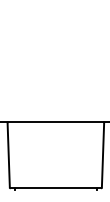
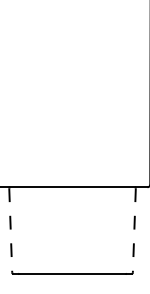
line: (8, 156) -> (10, 231), solid -> dashed
line: (103, 156) -> (134, 231), solid -> dashed

